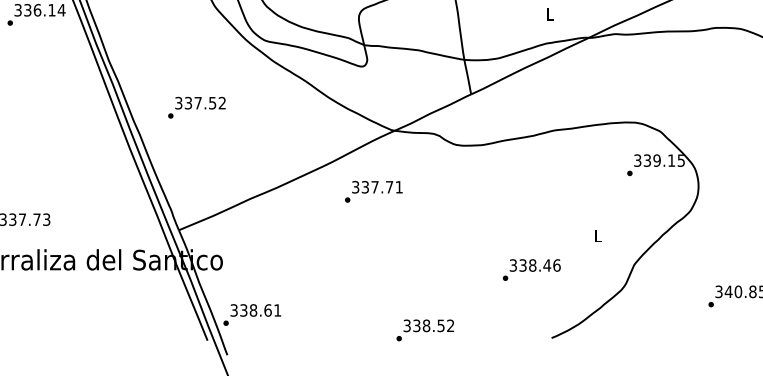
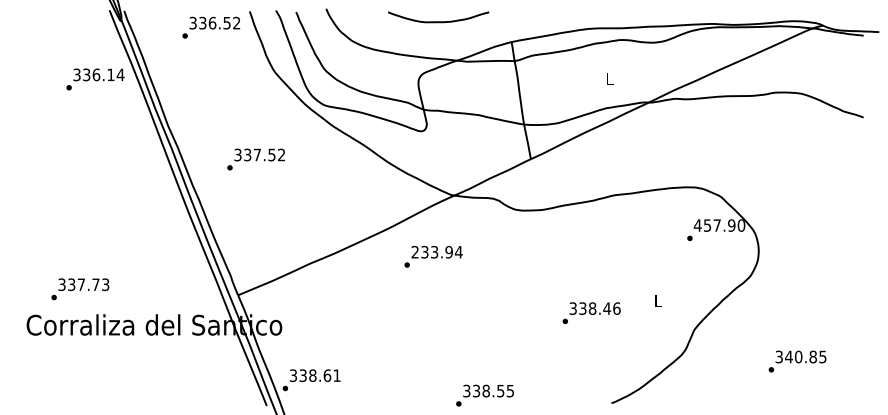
text: (196, 107) -> (255, 159), moved
text: (659, 160) -> (719, 225), 339.15 -> 457.90
text: (376, 186) -> (436, 251), 337.71 -> 233.94
text: (531, 270) -> (591, 313), moved
text: (449, 325) -> (509, 390), 338.52 -> 338.55

